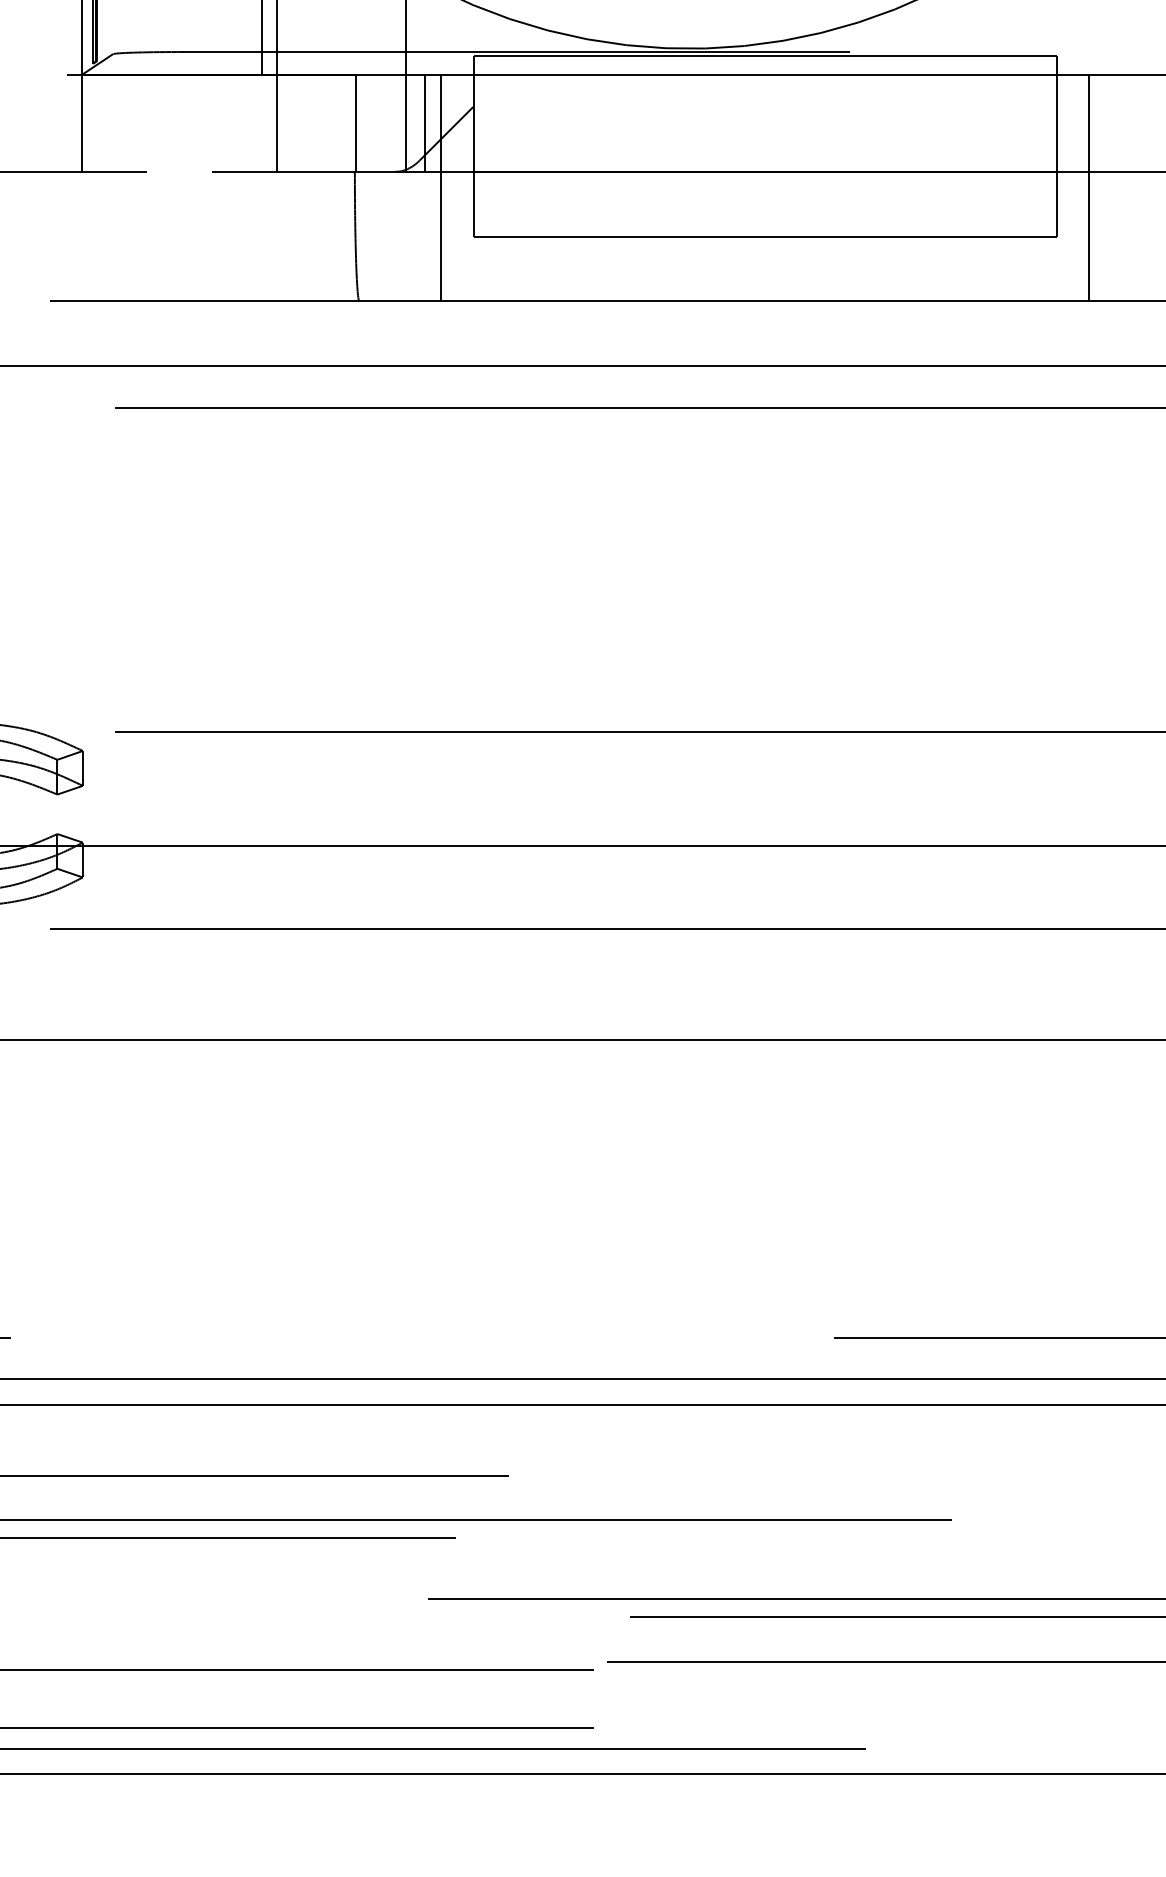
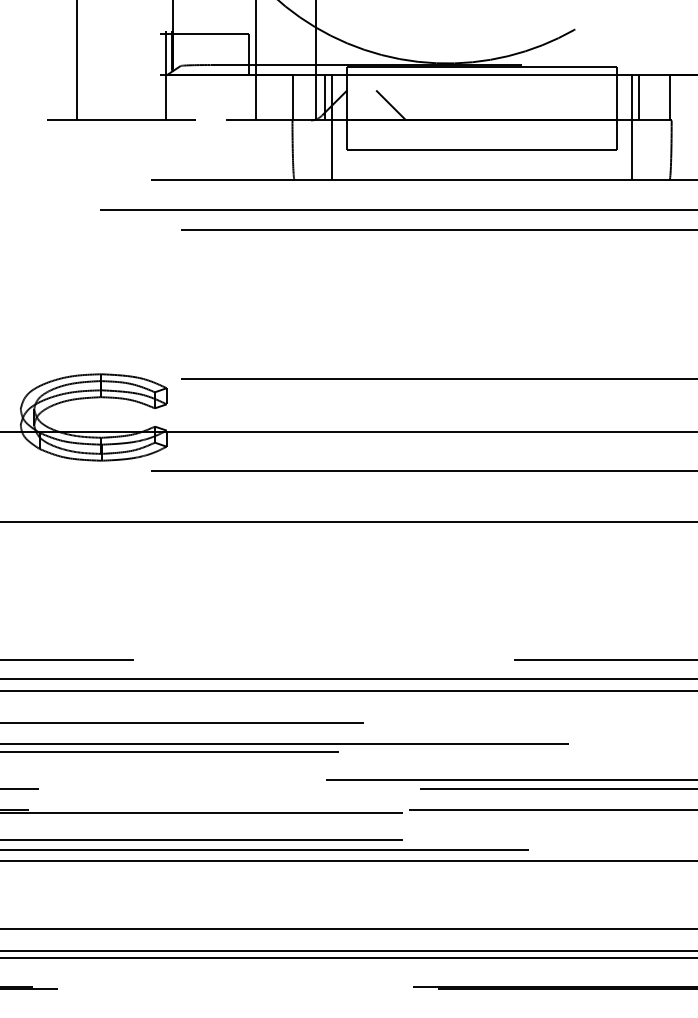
line: (1105, 122) -> (639, 97), added
line: (568, 139) -> (391, 105), added

